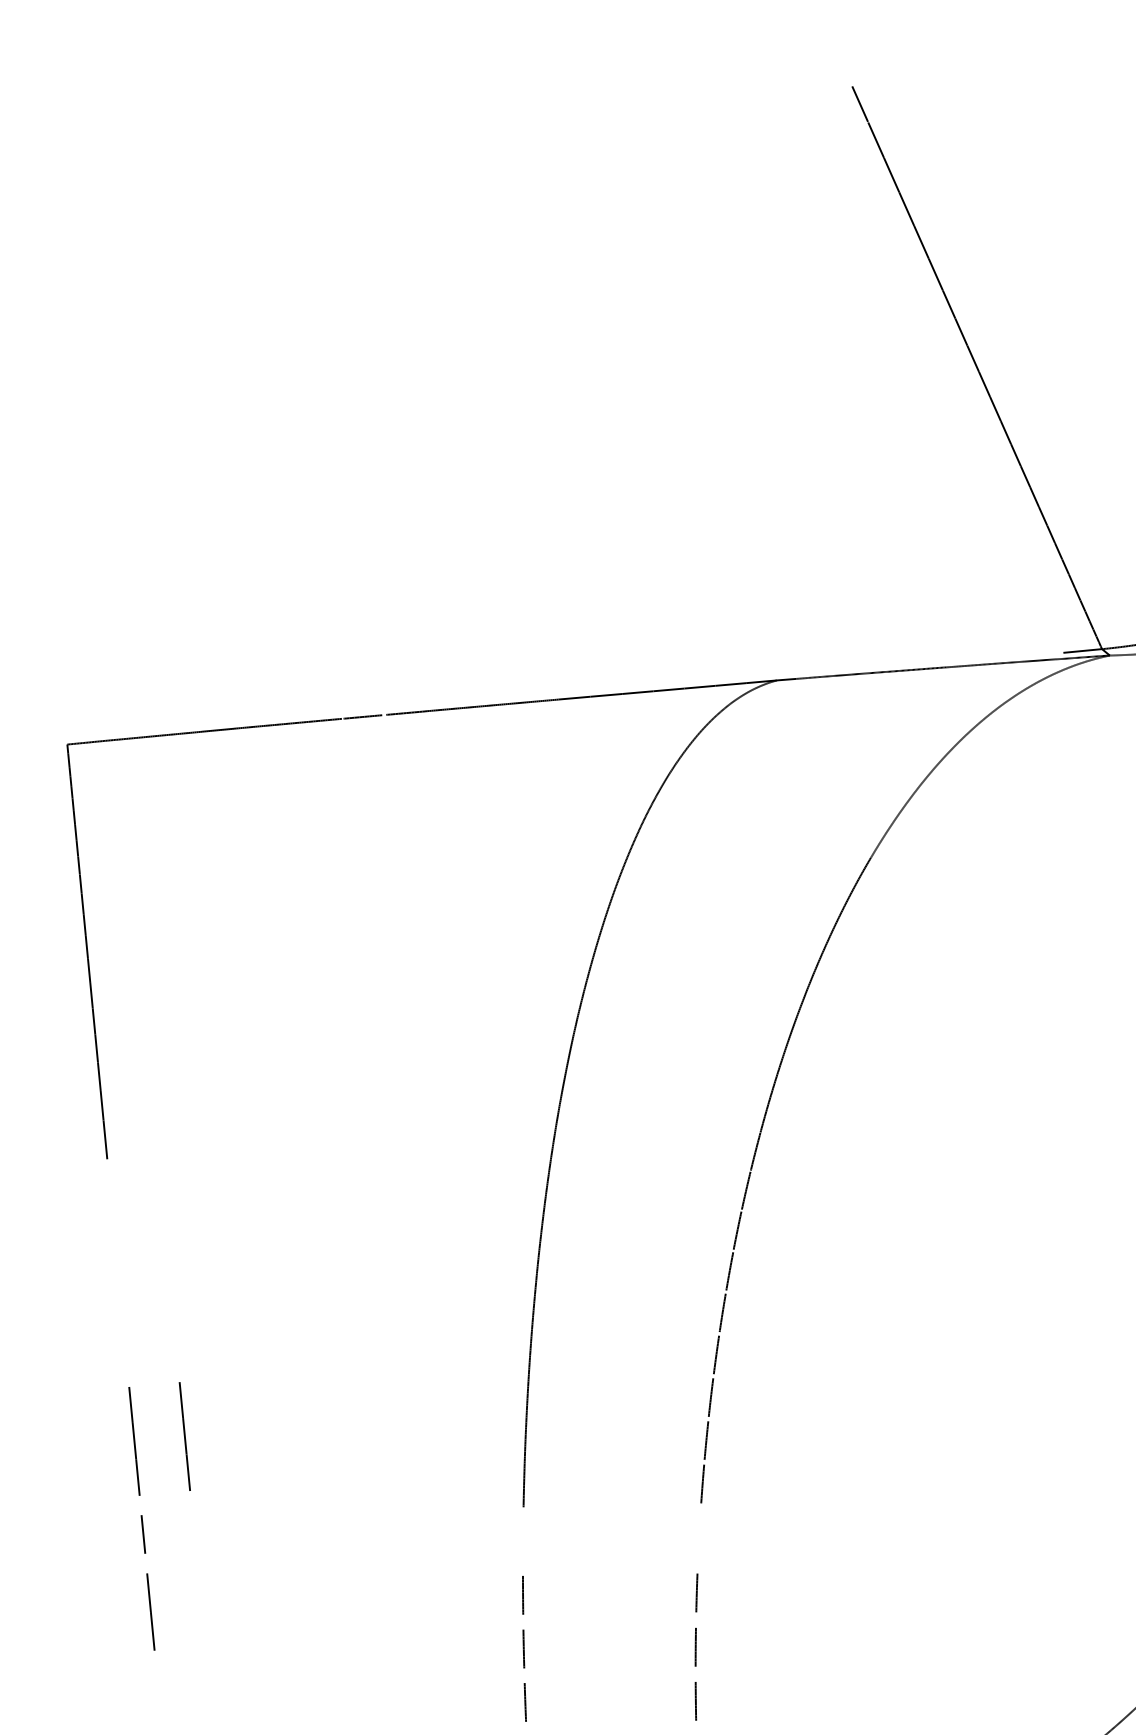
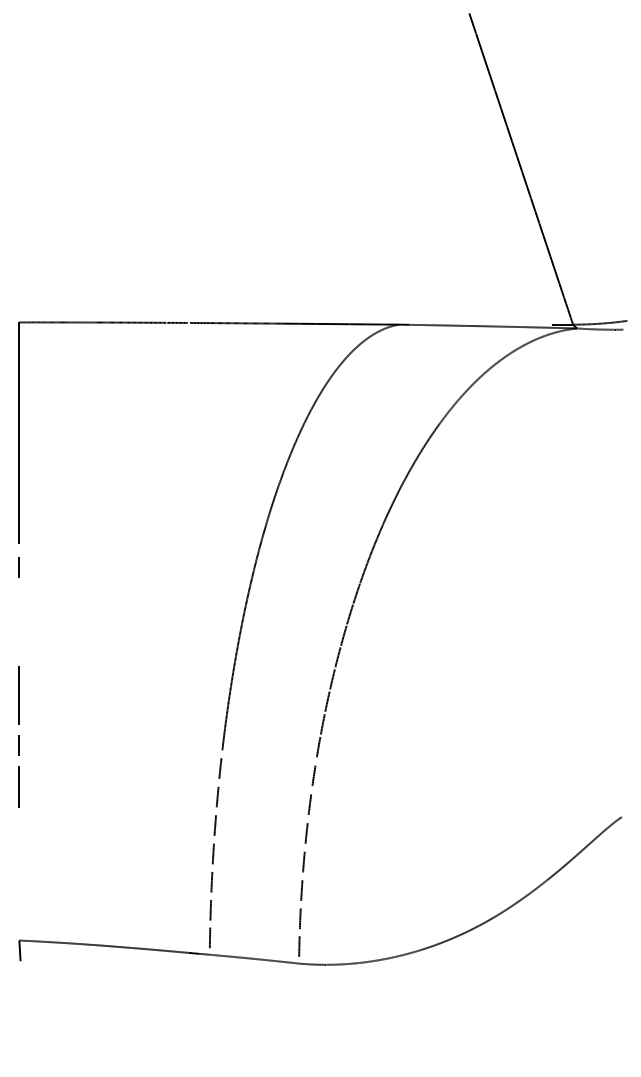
line: (109, 1202) -> (18, 567), added
line: (183, 1436) -> (45, 695), removed
line: (698, 1537) -> (313, 775), added
line: (523, 1541) -> (220, 768), added

